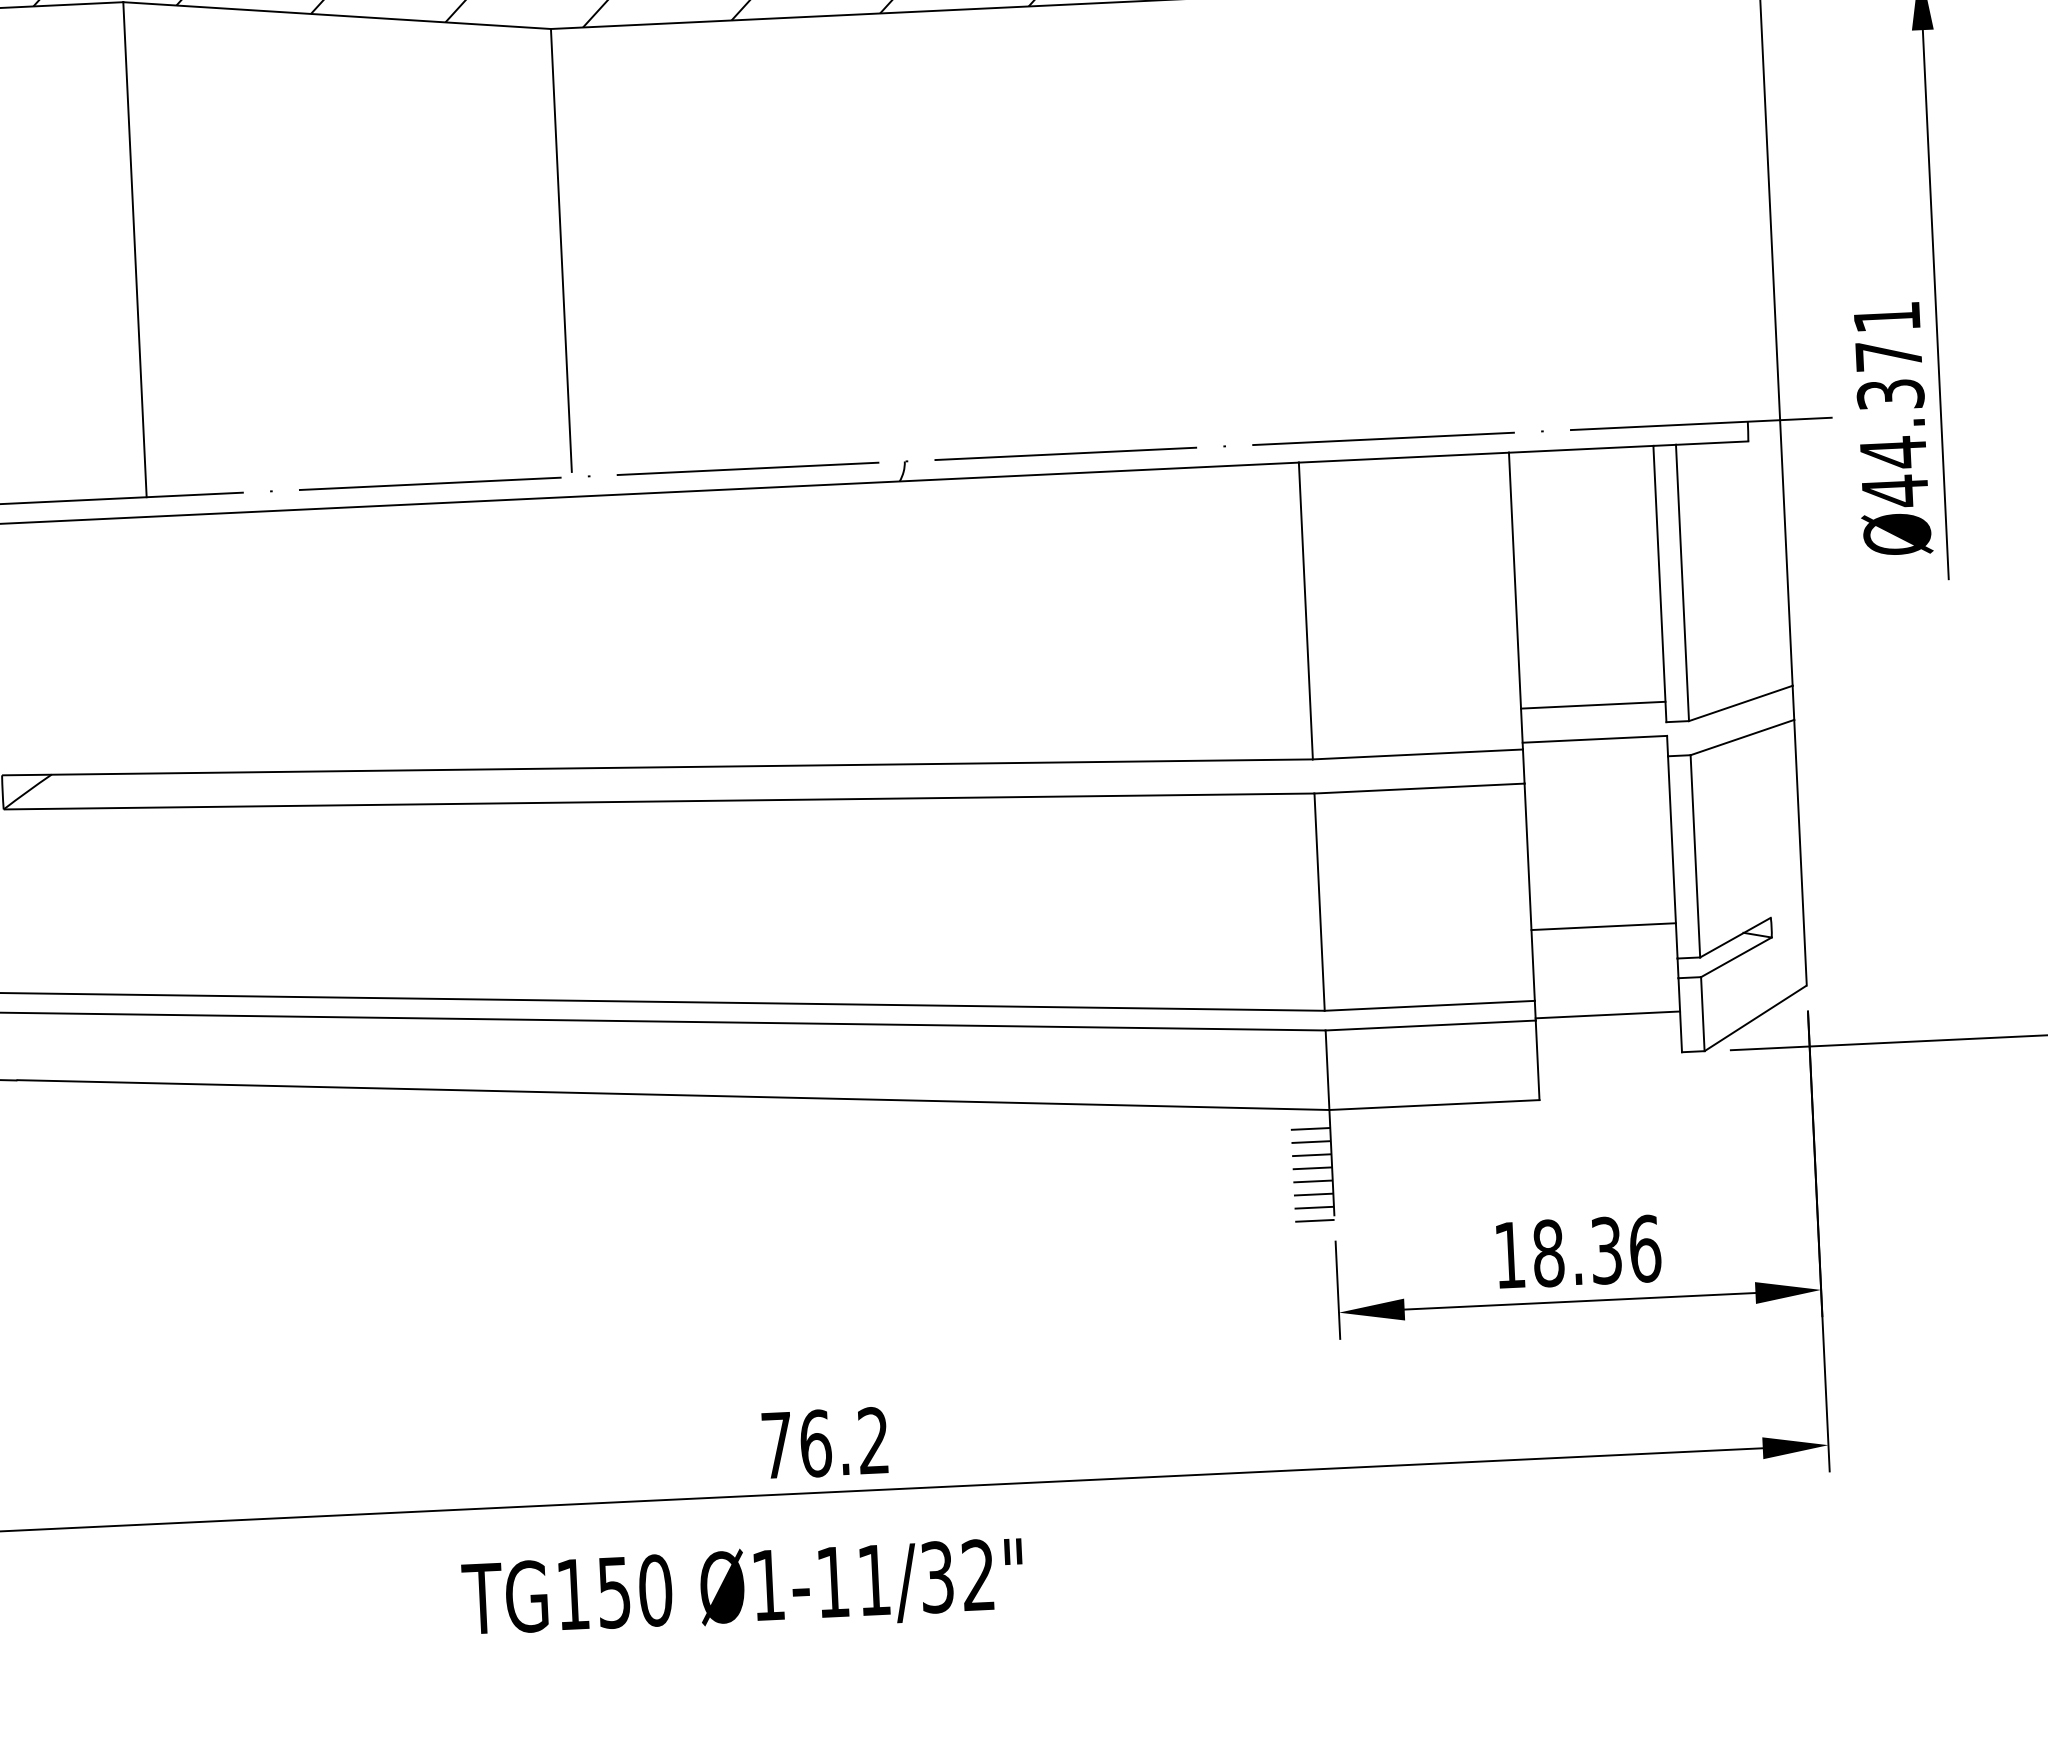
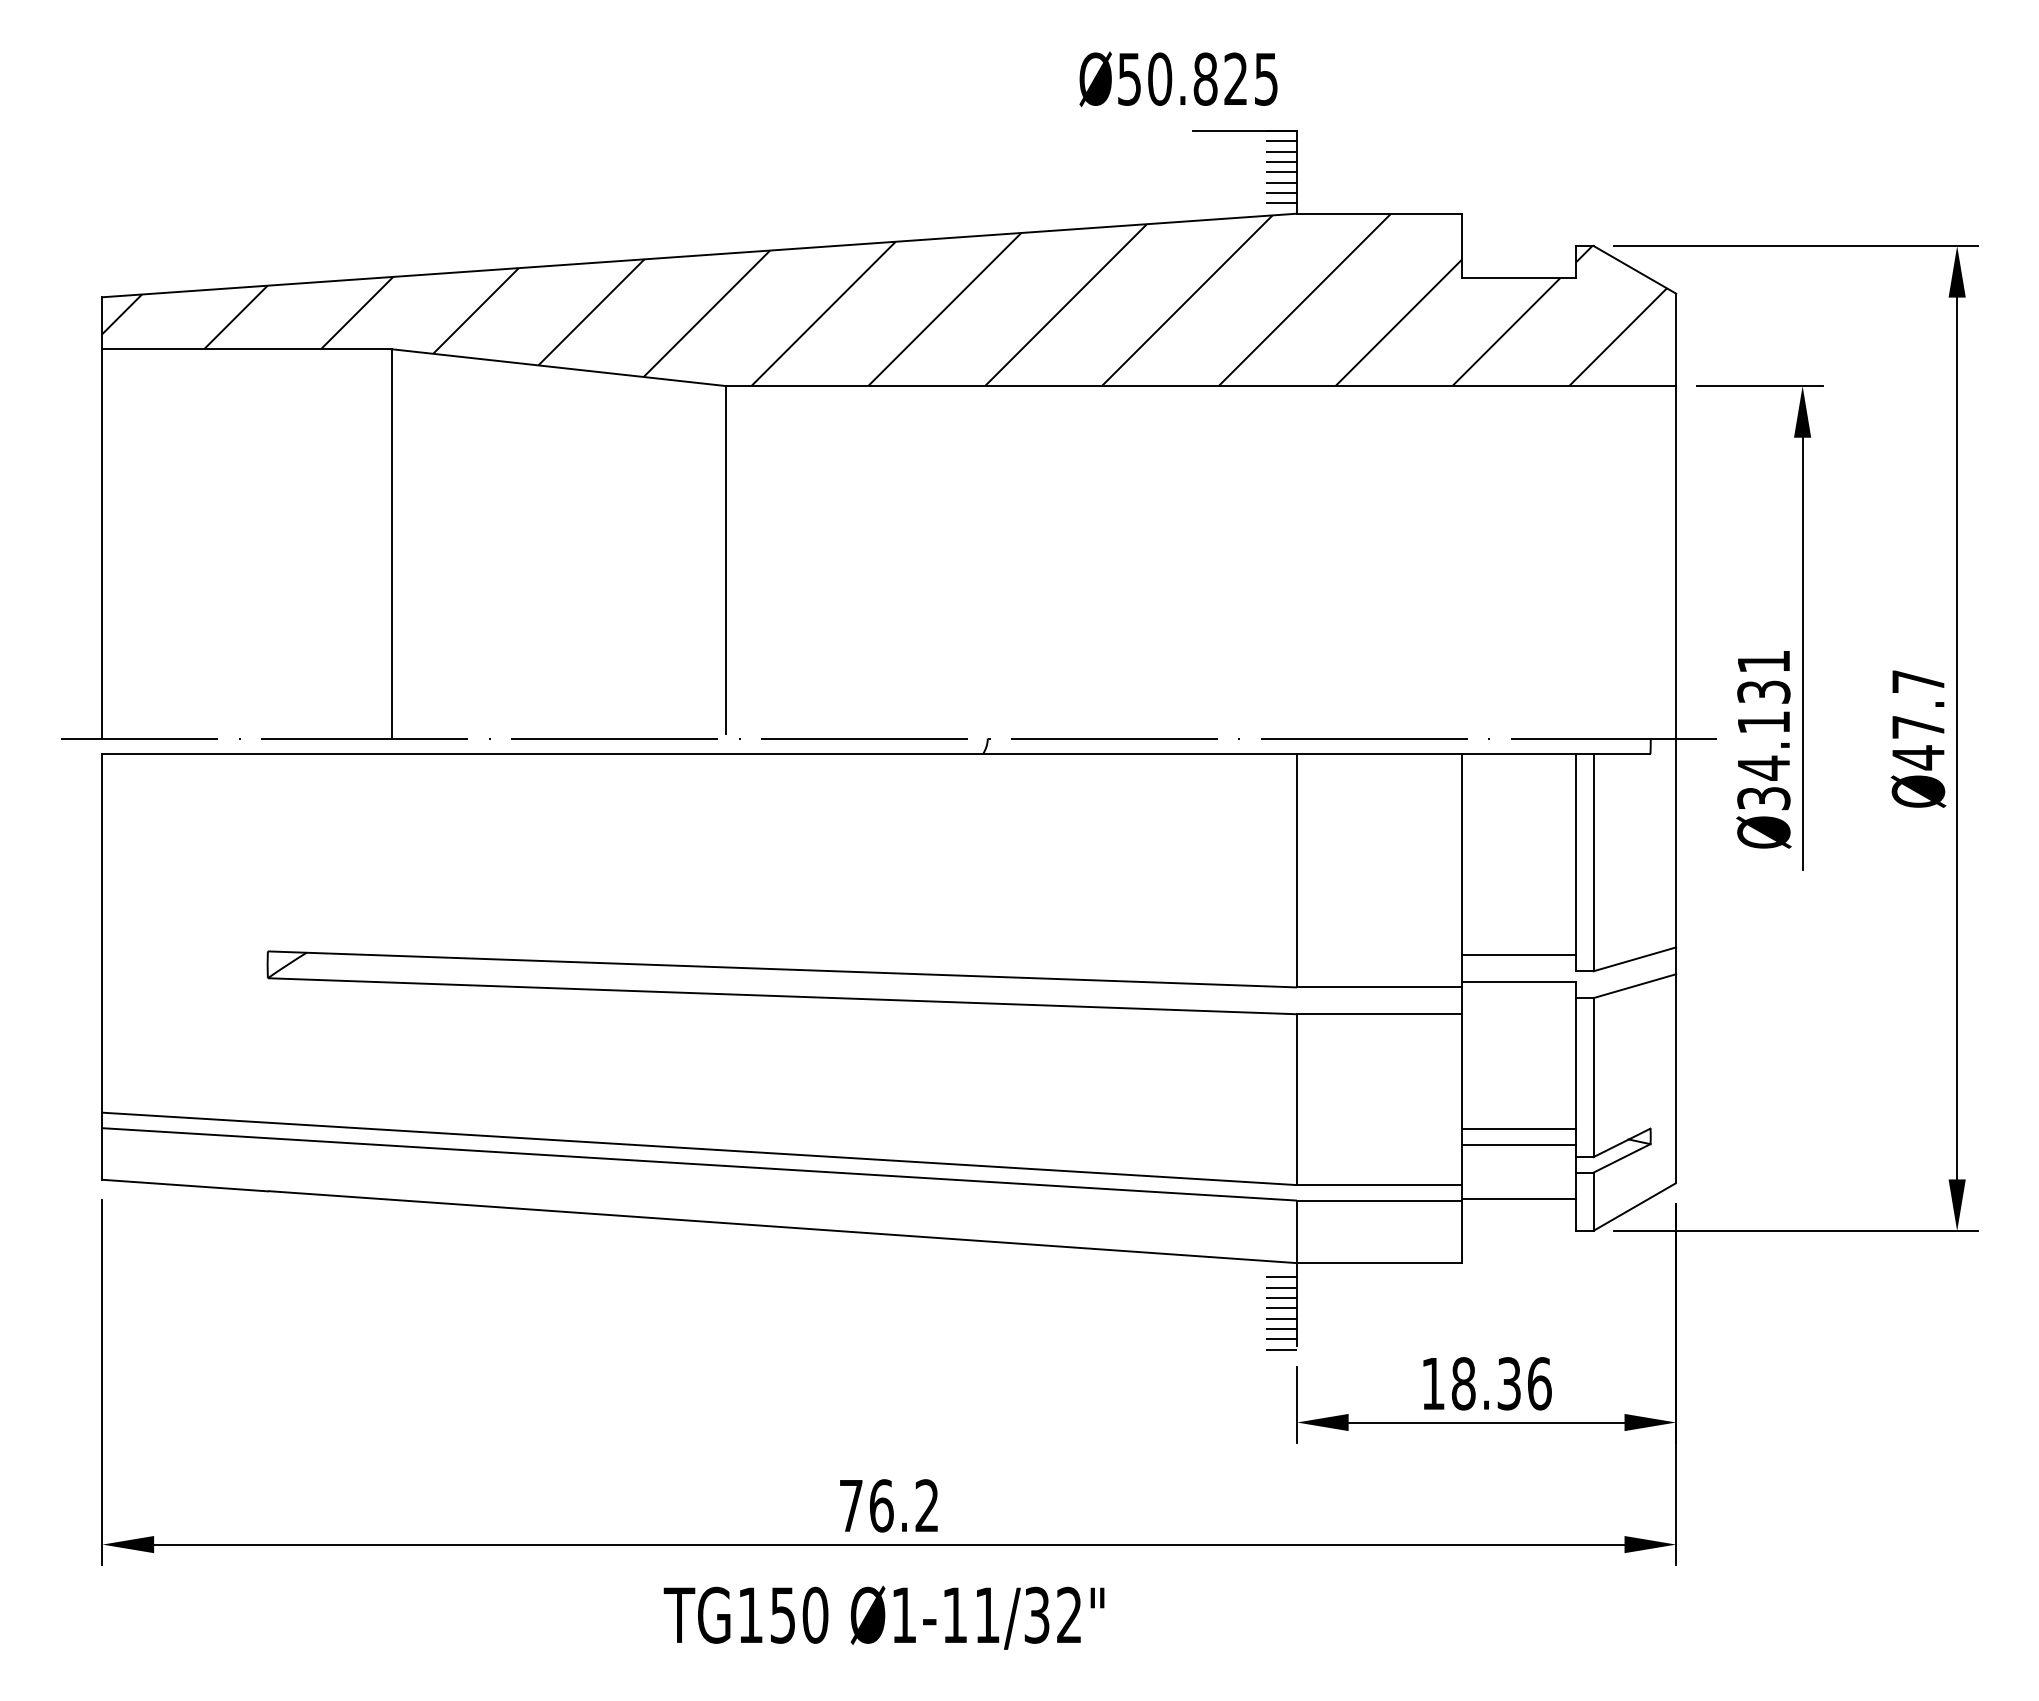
text: (1891, 423) -> (1763, 745), Ø44.371 -> Ø34.131
line: (1603, 945) -> (1518, 1144), added
text: (742, 1589) -> (883, 1617), moved

